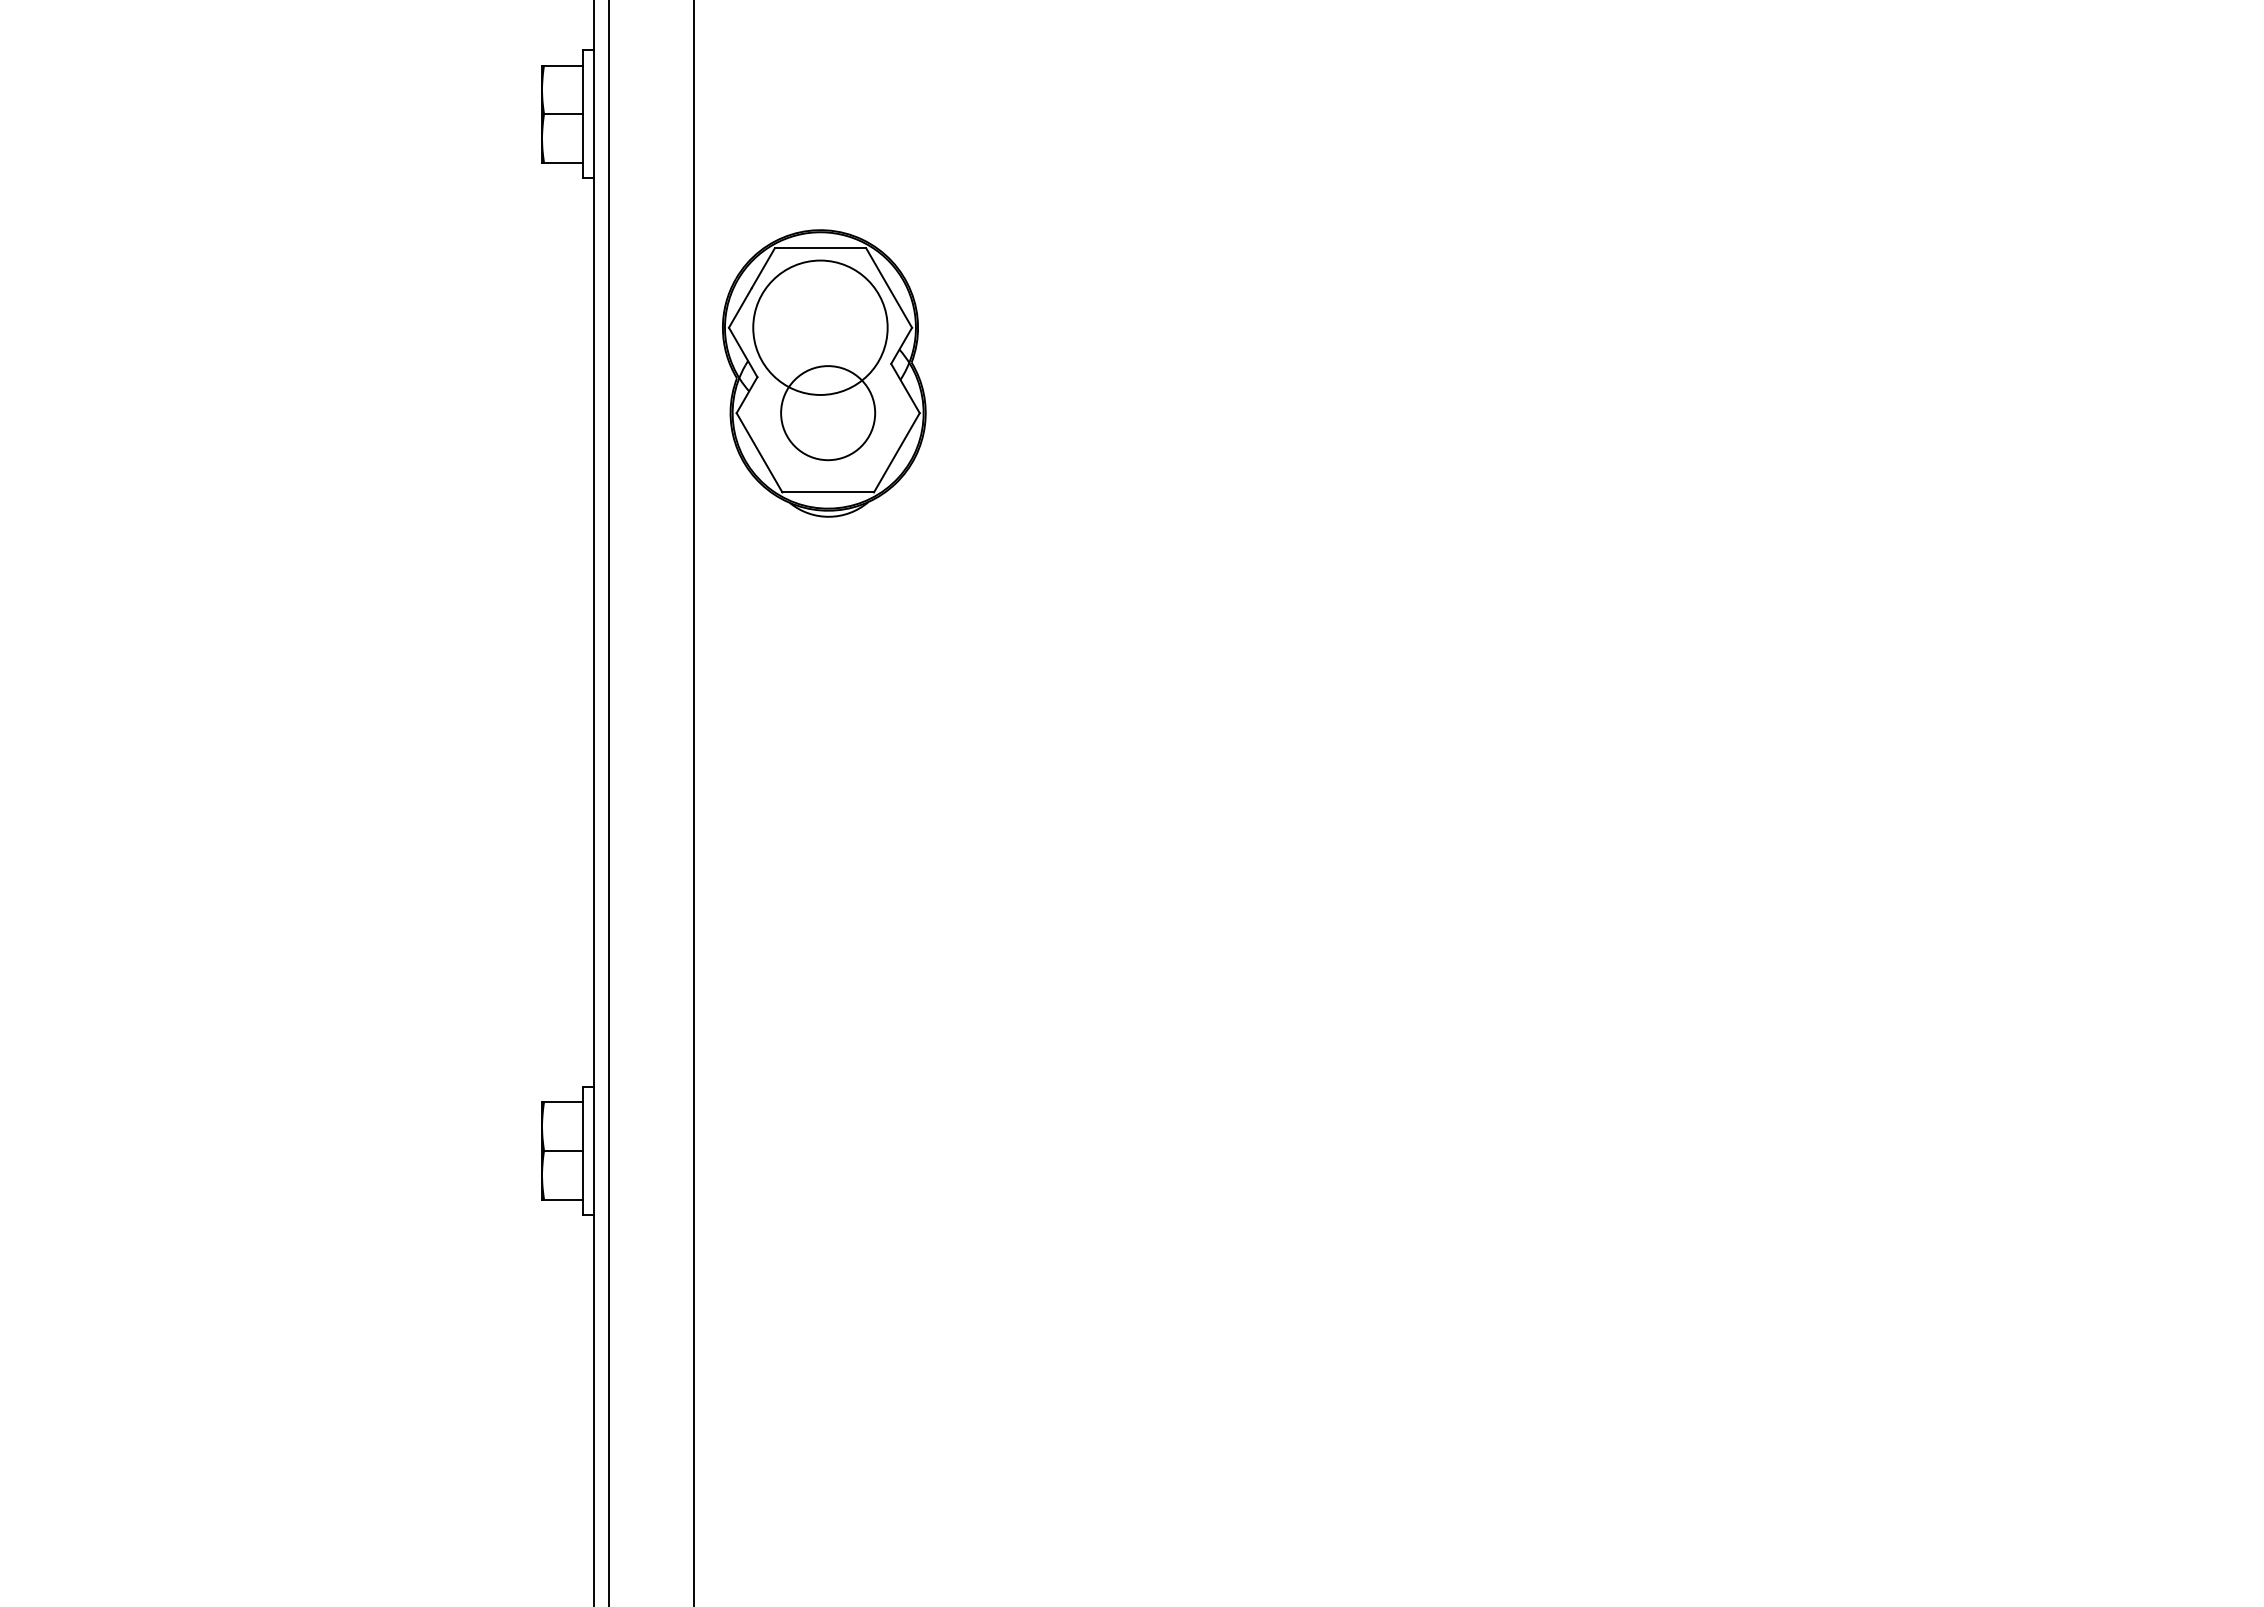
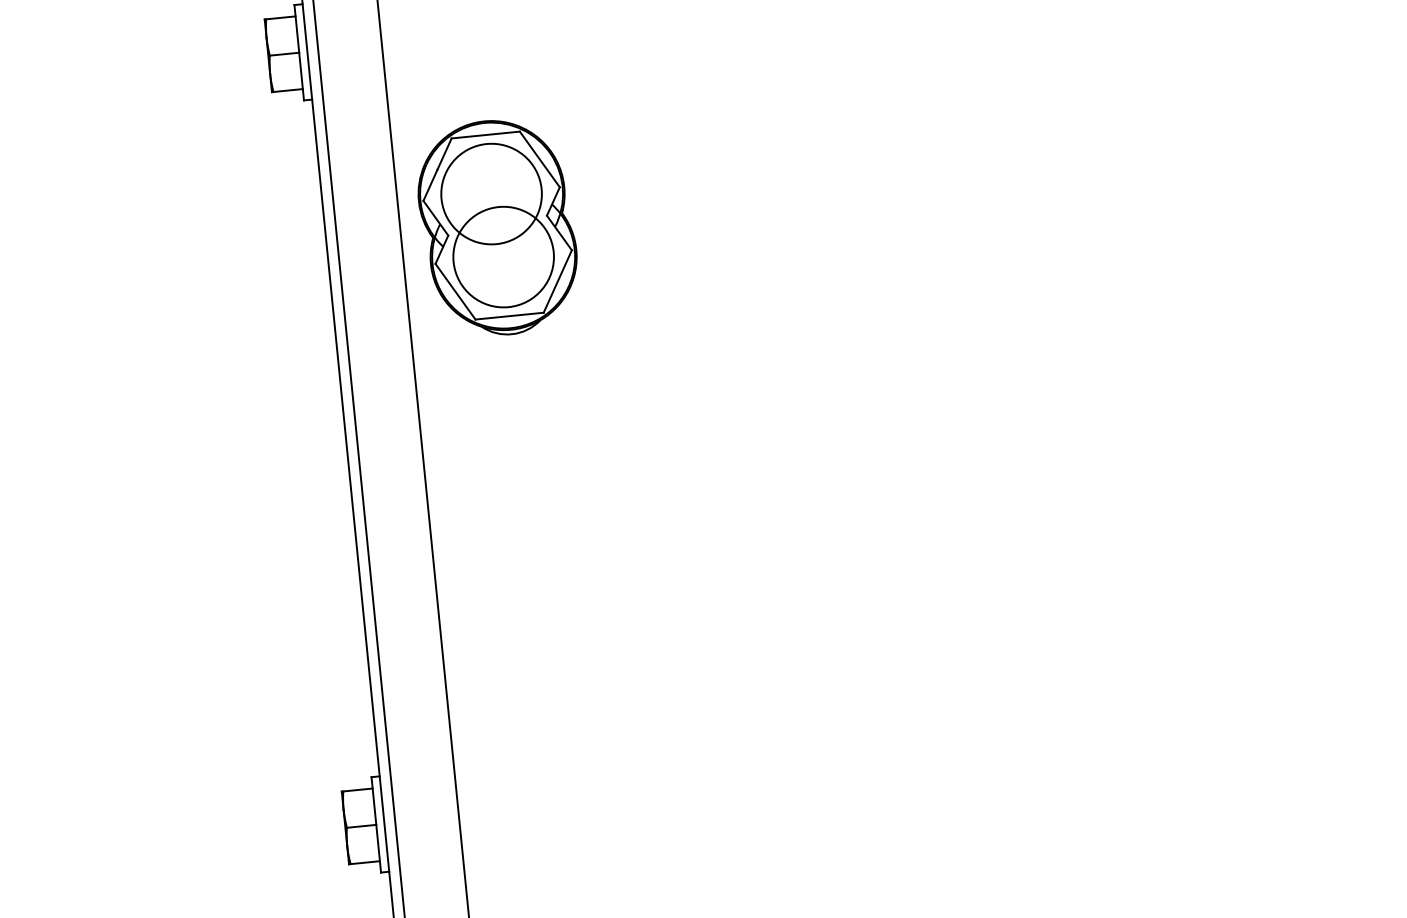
circle: (827, 412) -> (503, 256), size x1.43

